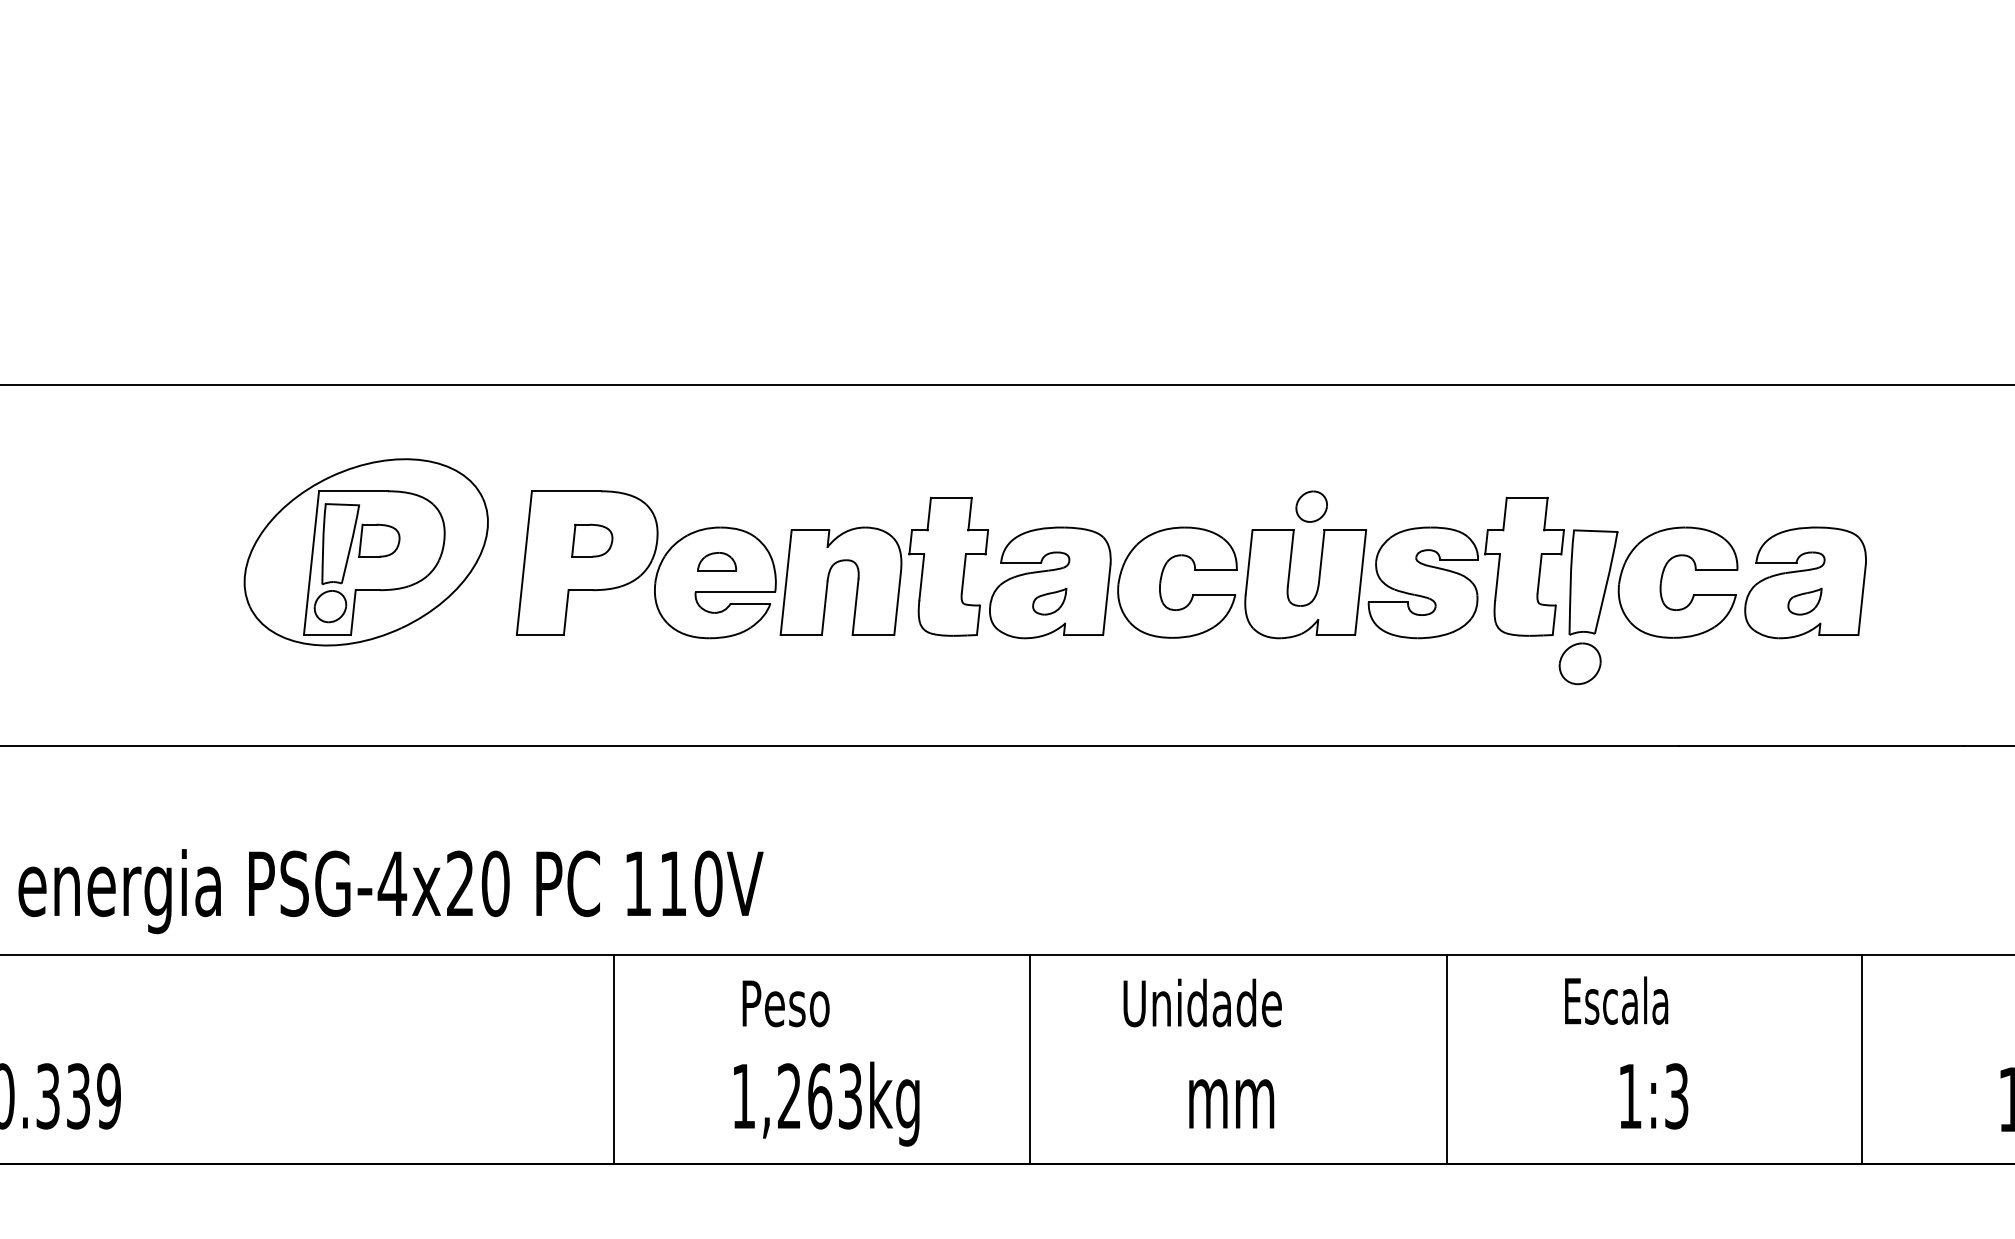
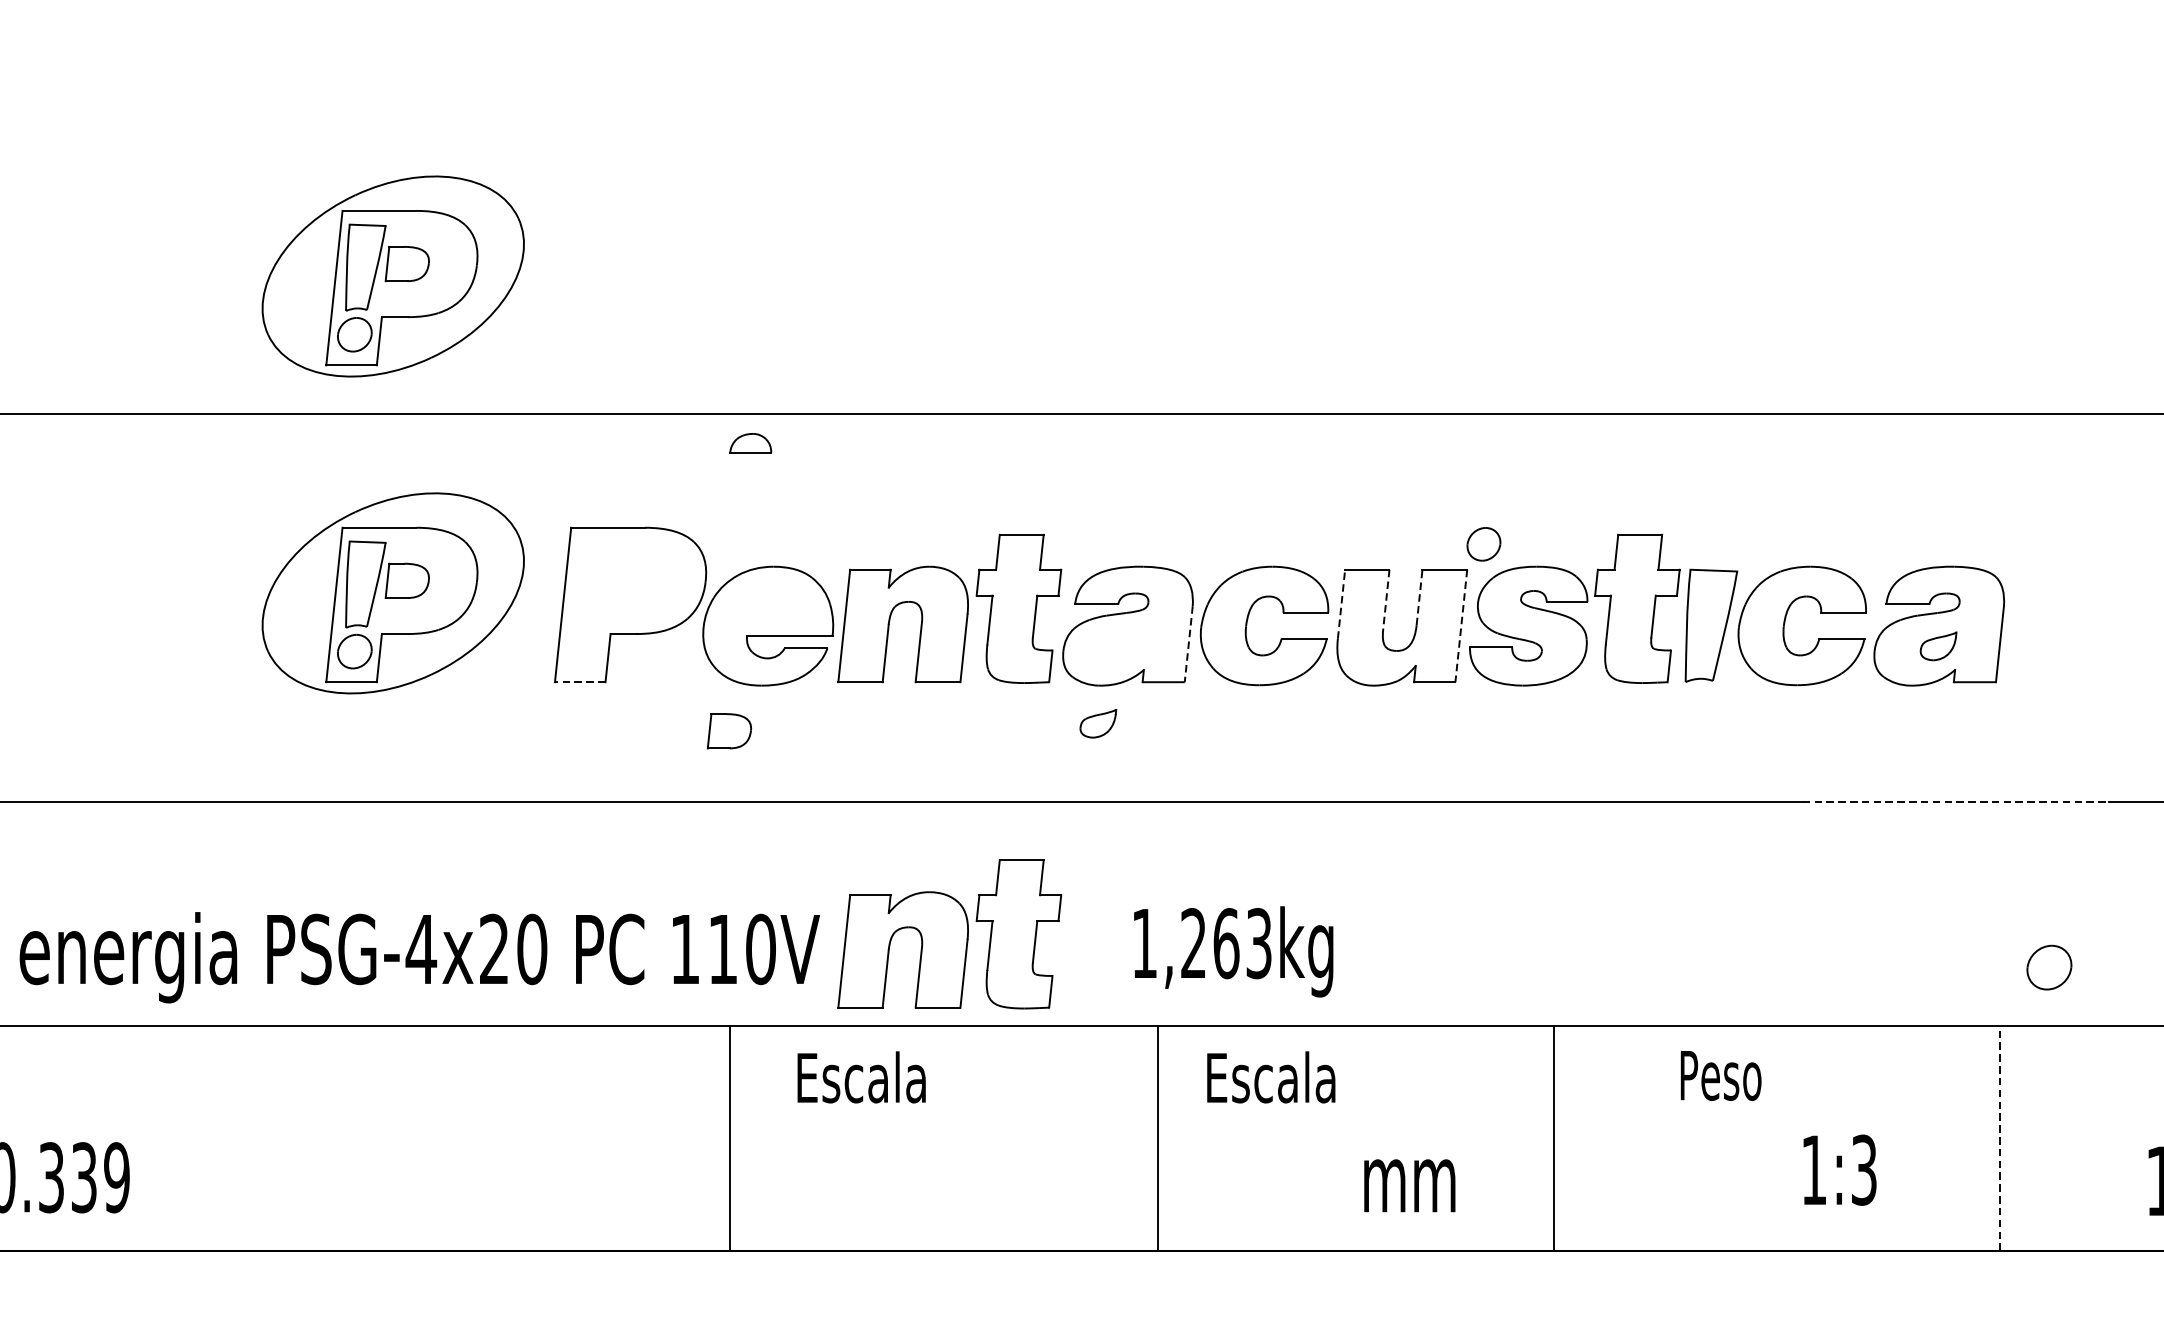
part: (365, 257) -> (392, 276), added
part: (1311, 506) -> (1483, 544), moved
part: (592, 540) -> (729, 731), moved
line: (1321, 556) -> (1419, 597), solid -> dashed
line: (1290, 558) -> (1385, 599), solid -> dashed
part: (717, 561) -> (751, 443), moved
line: (1249, 561) -> (1341, 603), solid -> dashed
line: (1360, 582) -> (1461, 625), solid -> dashed
line: (1106, 599) -> (1188, 644), solid -> dashed
part: (1049, 601) -> (1098, 723), moved
line: (540, 635) -> (580, 682), solid -> dashed
part: (1579, 663) -> (2048, 967), moved
line: (1821, 746) -> (1956, 801), solid -> dashed
part: (884, 869) -> (949, 934), added
text: (1618, 1000) -> (1738, 1074), Escala -> Peso
text: (803, 1002) -> (862, 1076), Peso -> Escala
text: (1202, 1002) -> (1291, 1076), Unidade -> Escala
line: (1030, 1058) -> (1158, 1137), moved
line: (614, 1059) -> (729, 1138), moved
line: (1862, 1059) -> (2000, 1138), solid -> dashed
text: (1654, 1096) -> (1840, 1170), moved
text: (826, 1103) -> (1233, 951), moved
text: (1231, 1103) -> (1409, 1185), moved

